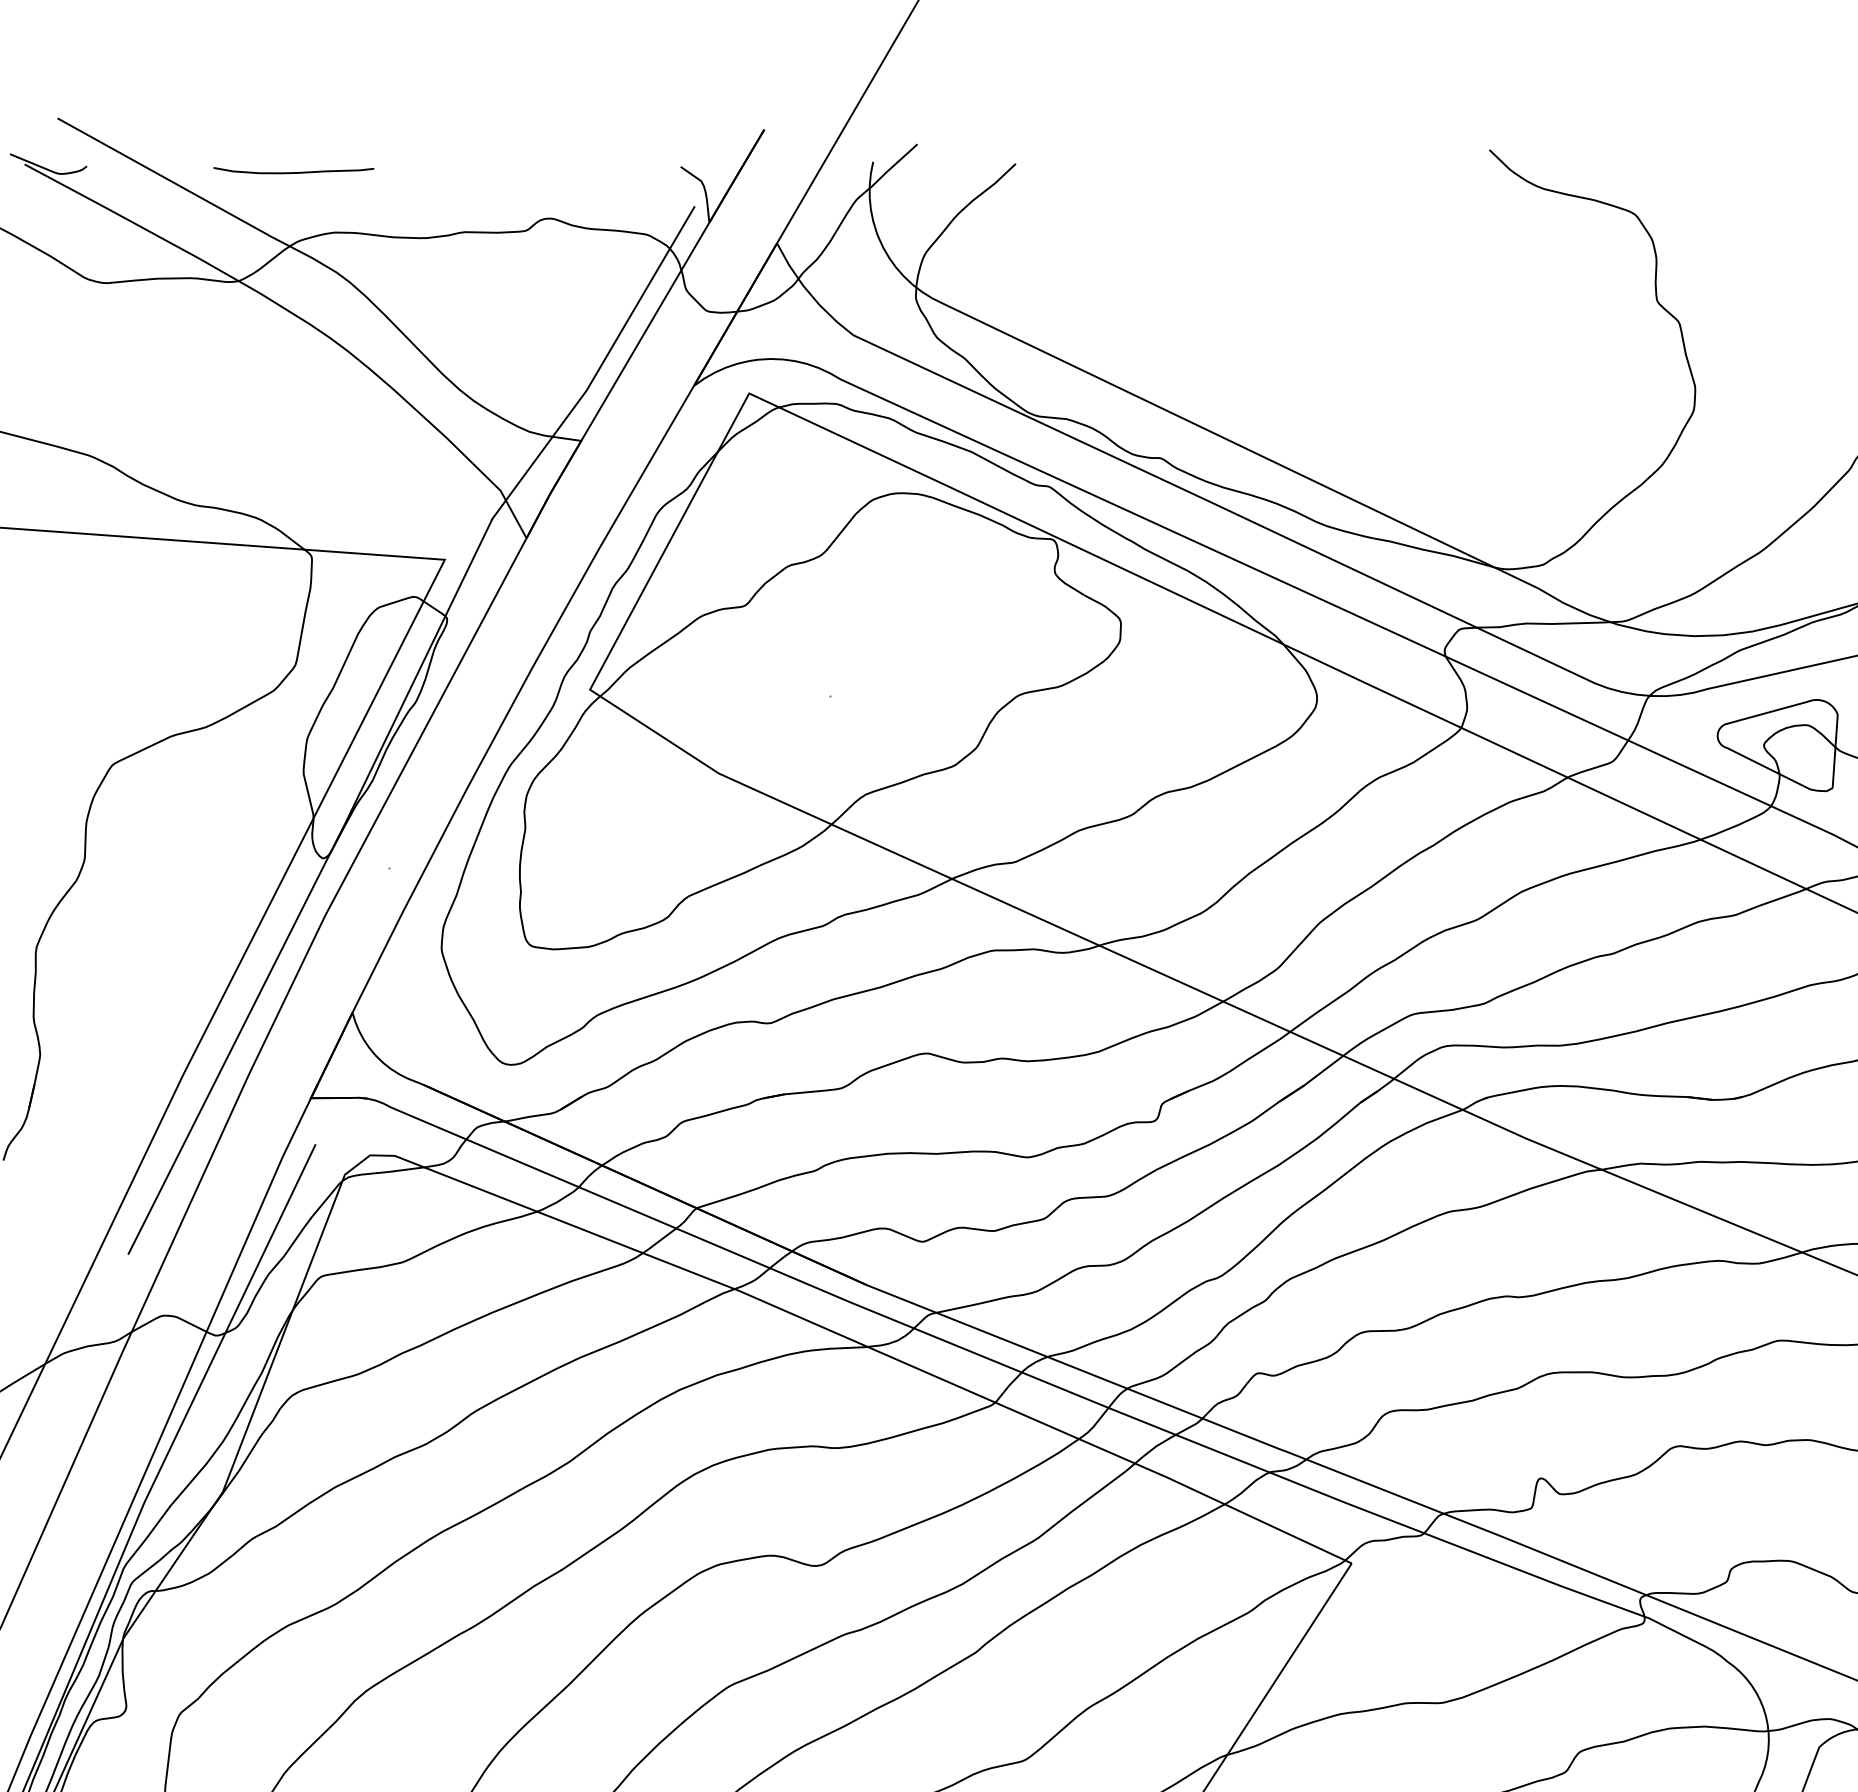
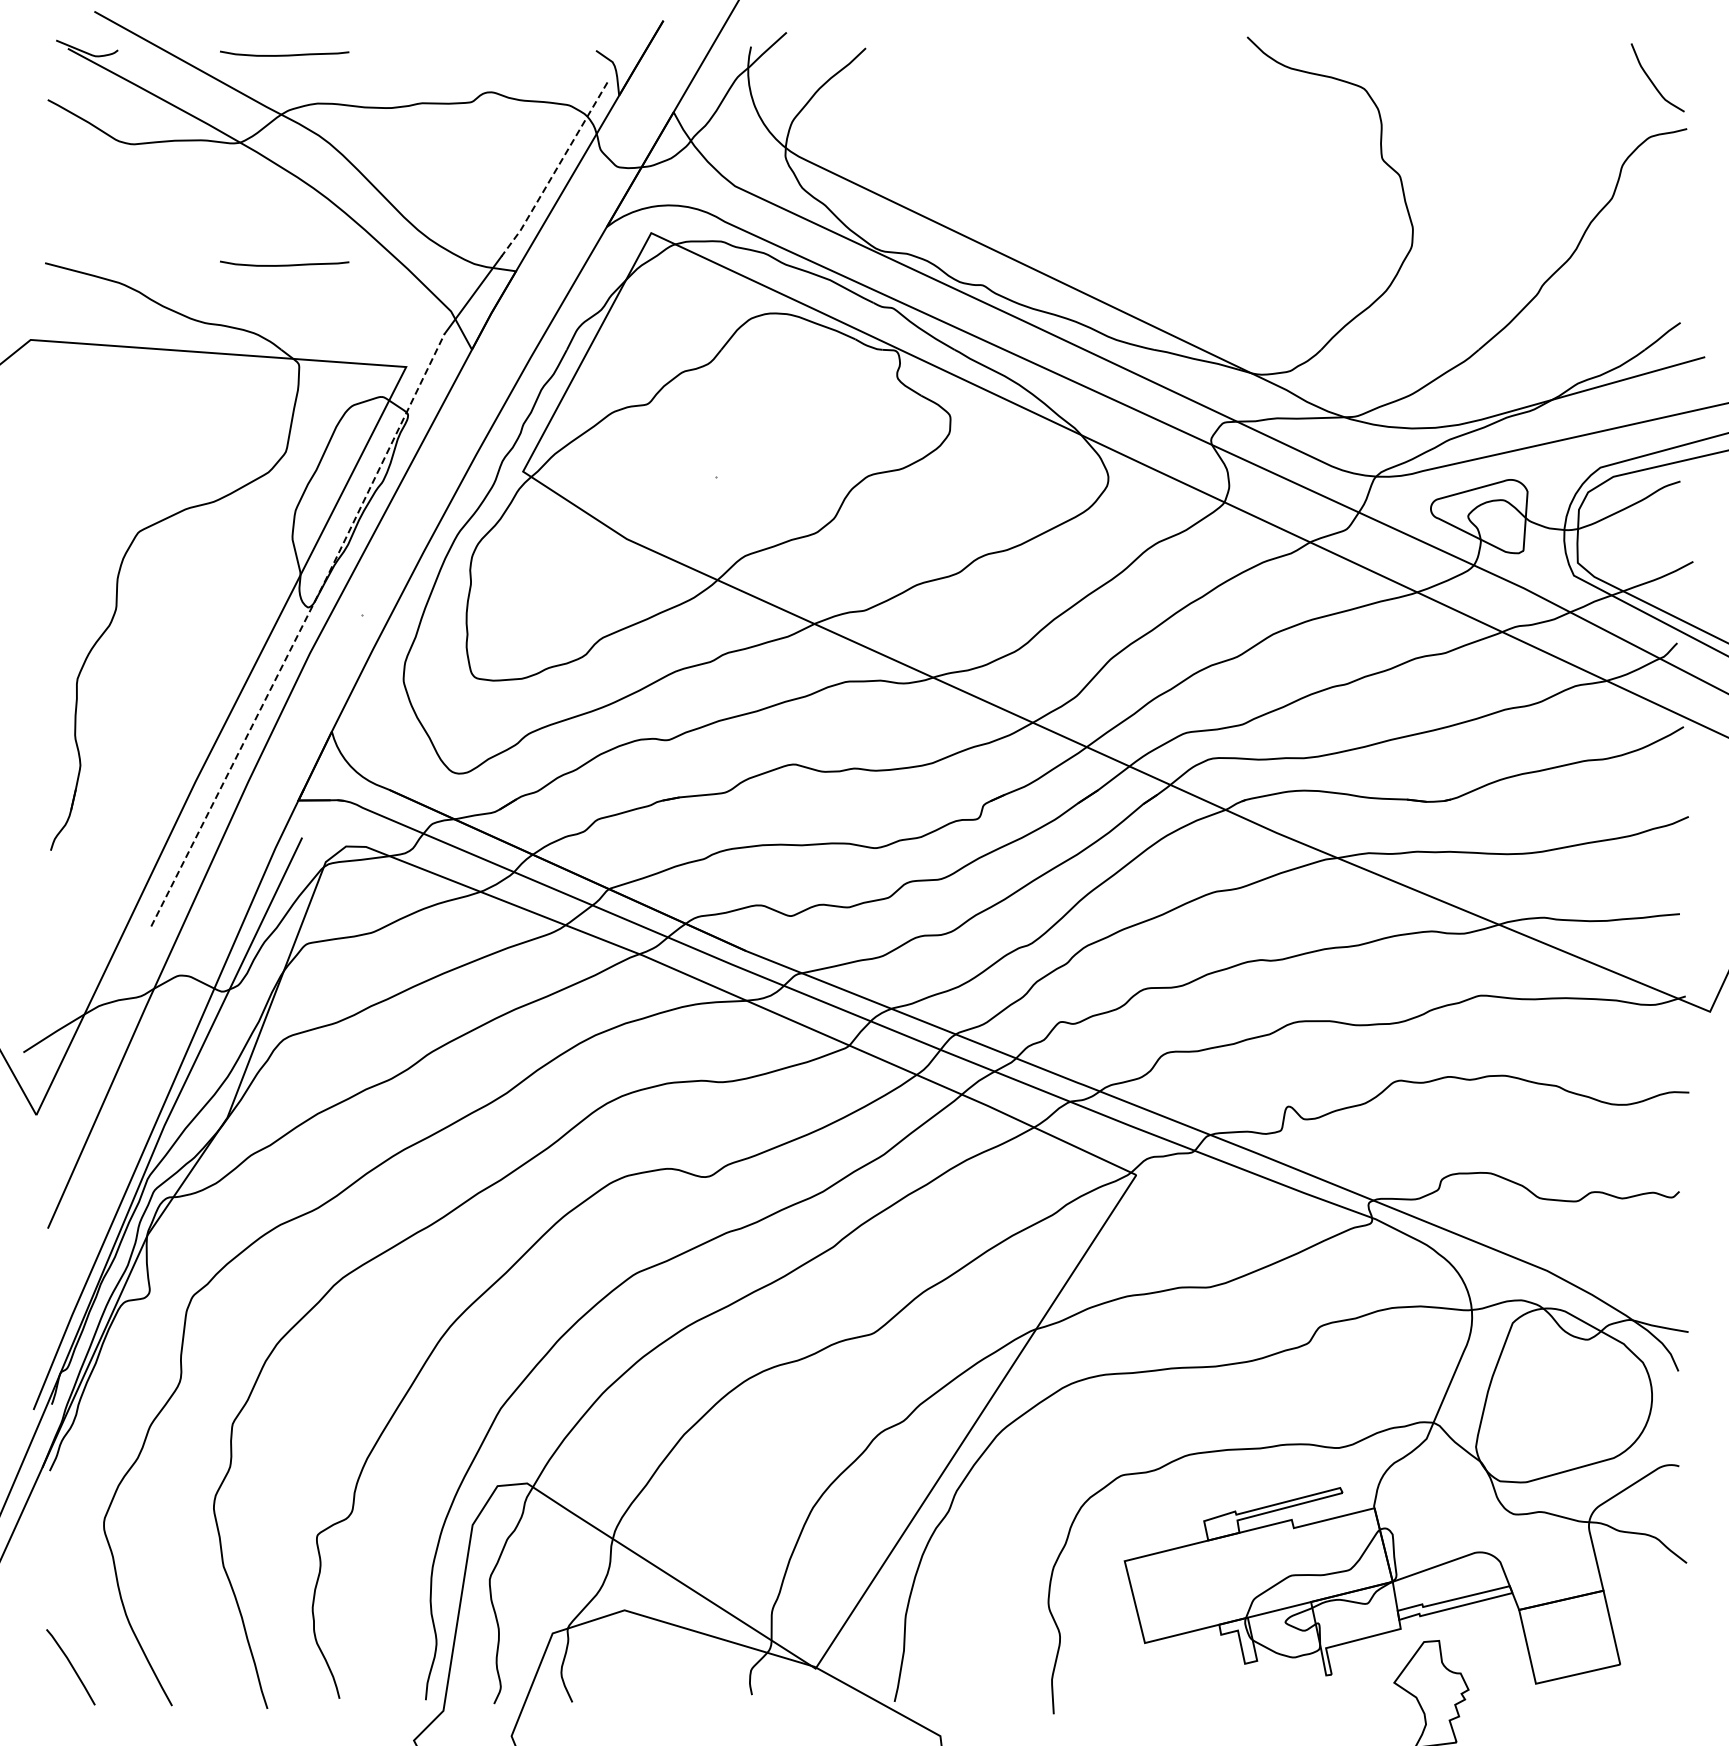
line: (630, 316) -> (555, 171), solid -> dashed
curve: (293, 432) -> (284, 264), added
line: (313, 887) -> (300, 630), solid -> dashed

